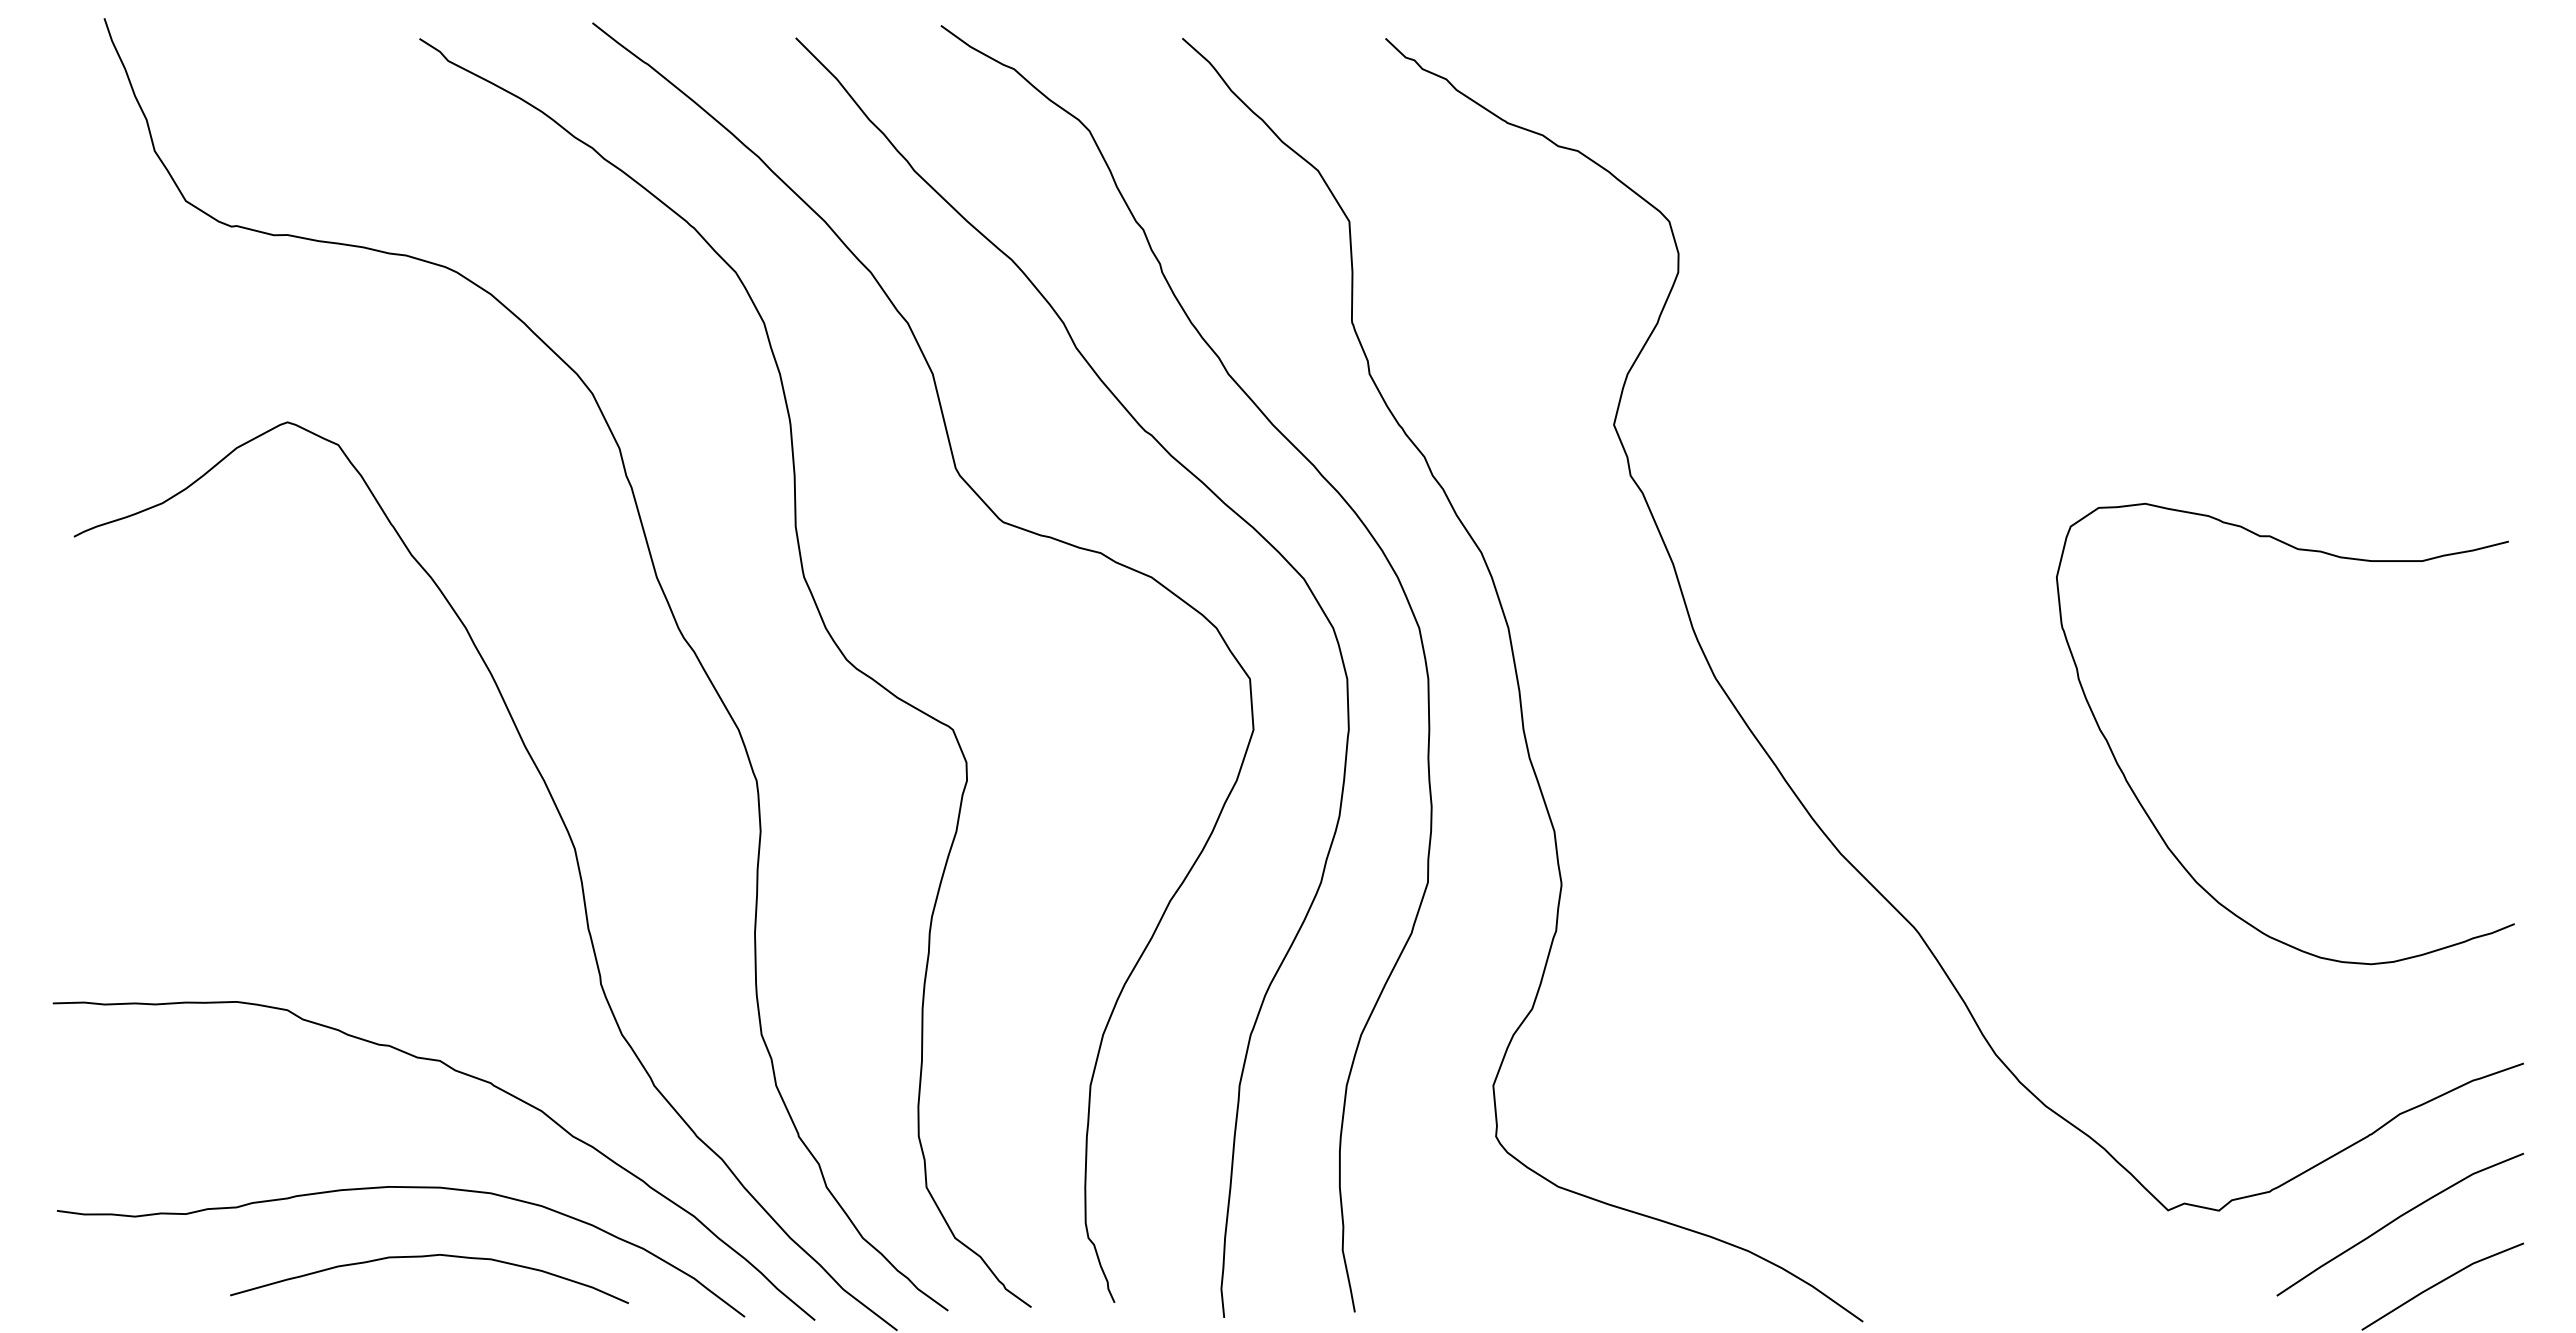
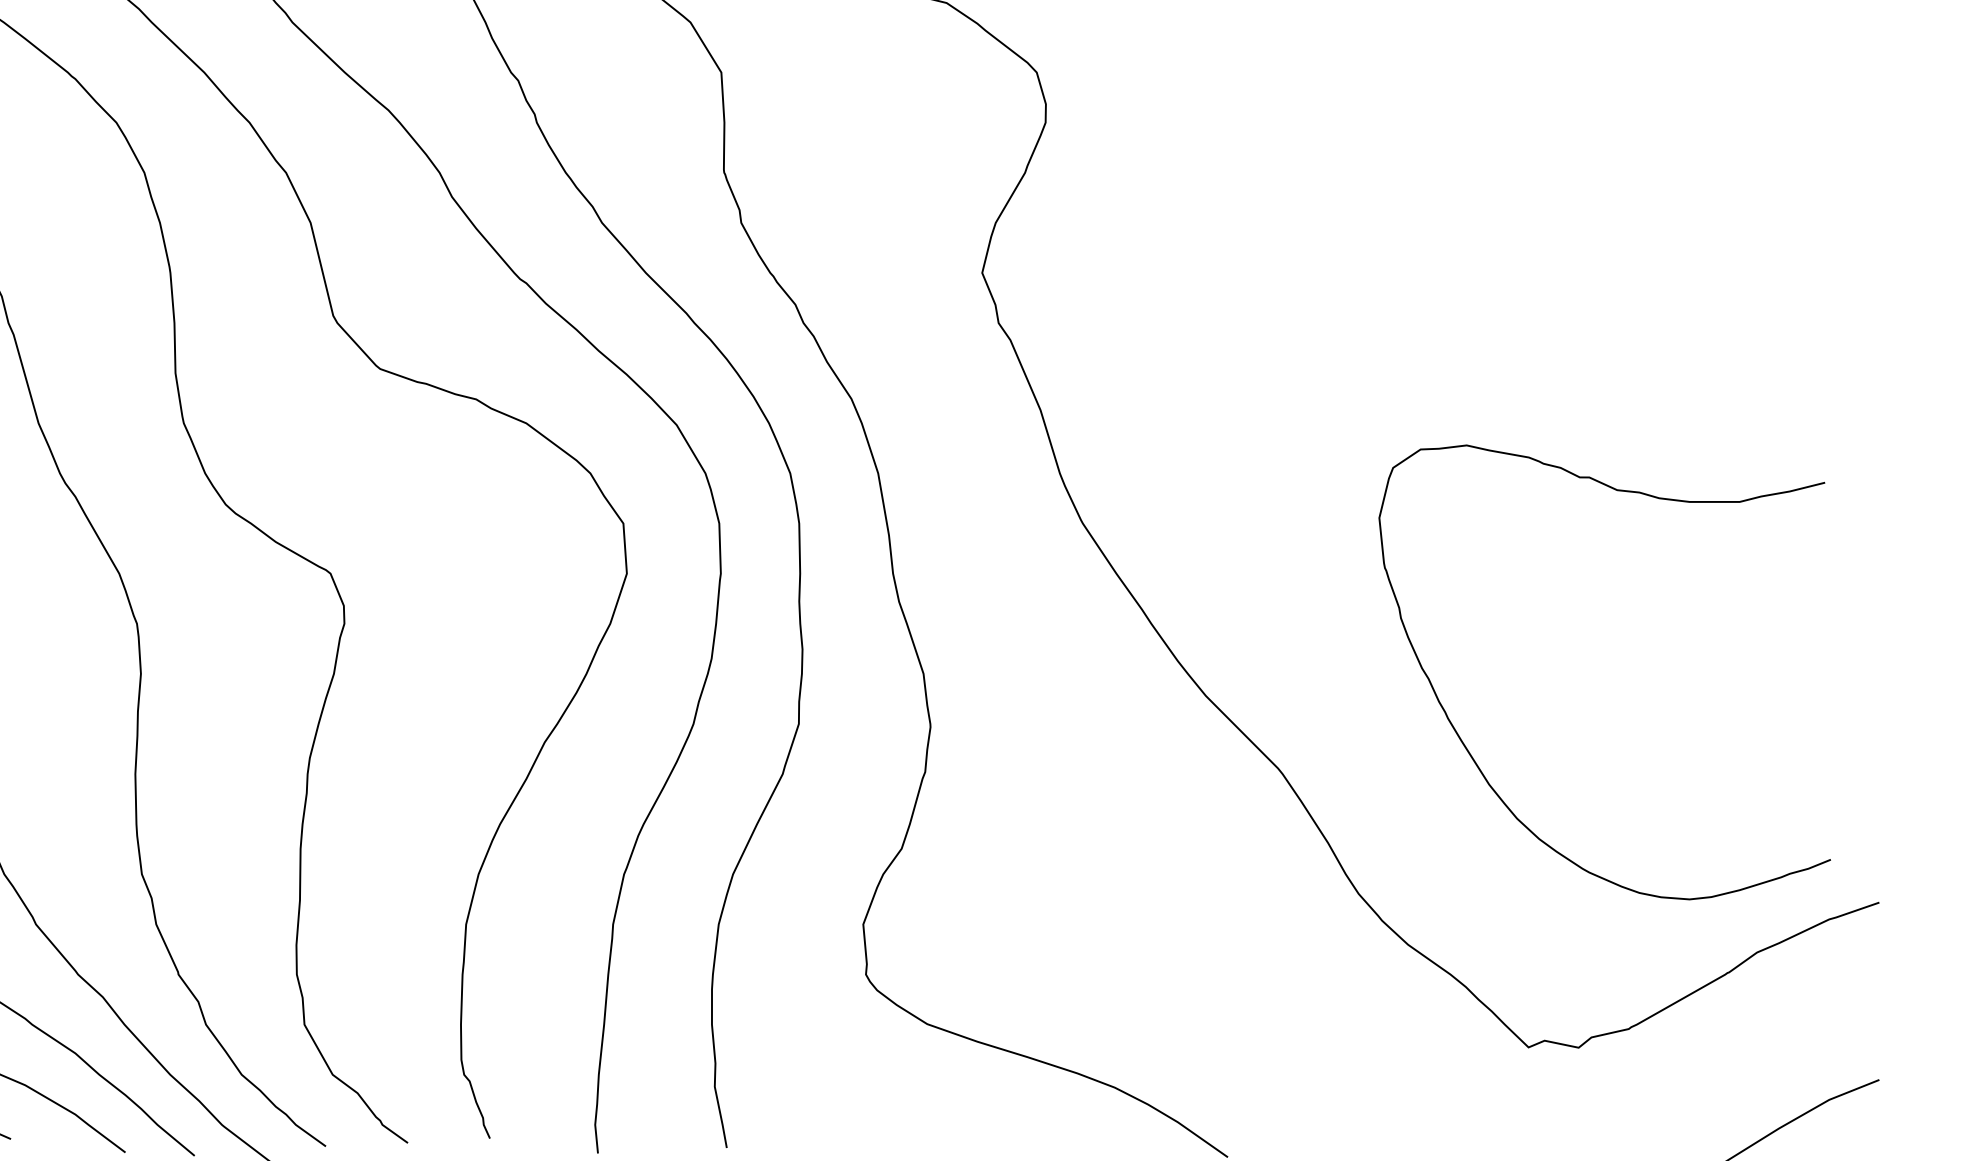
curve: (2150, 817) -> (1471, 754), moved
curve: (2396, 1220) -> (1753, 1057), removed

